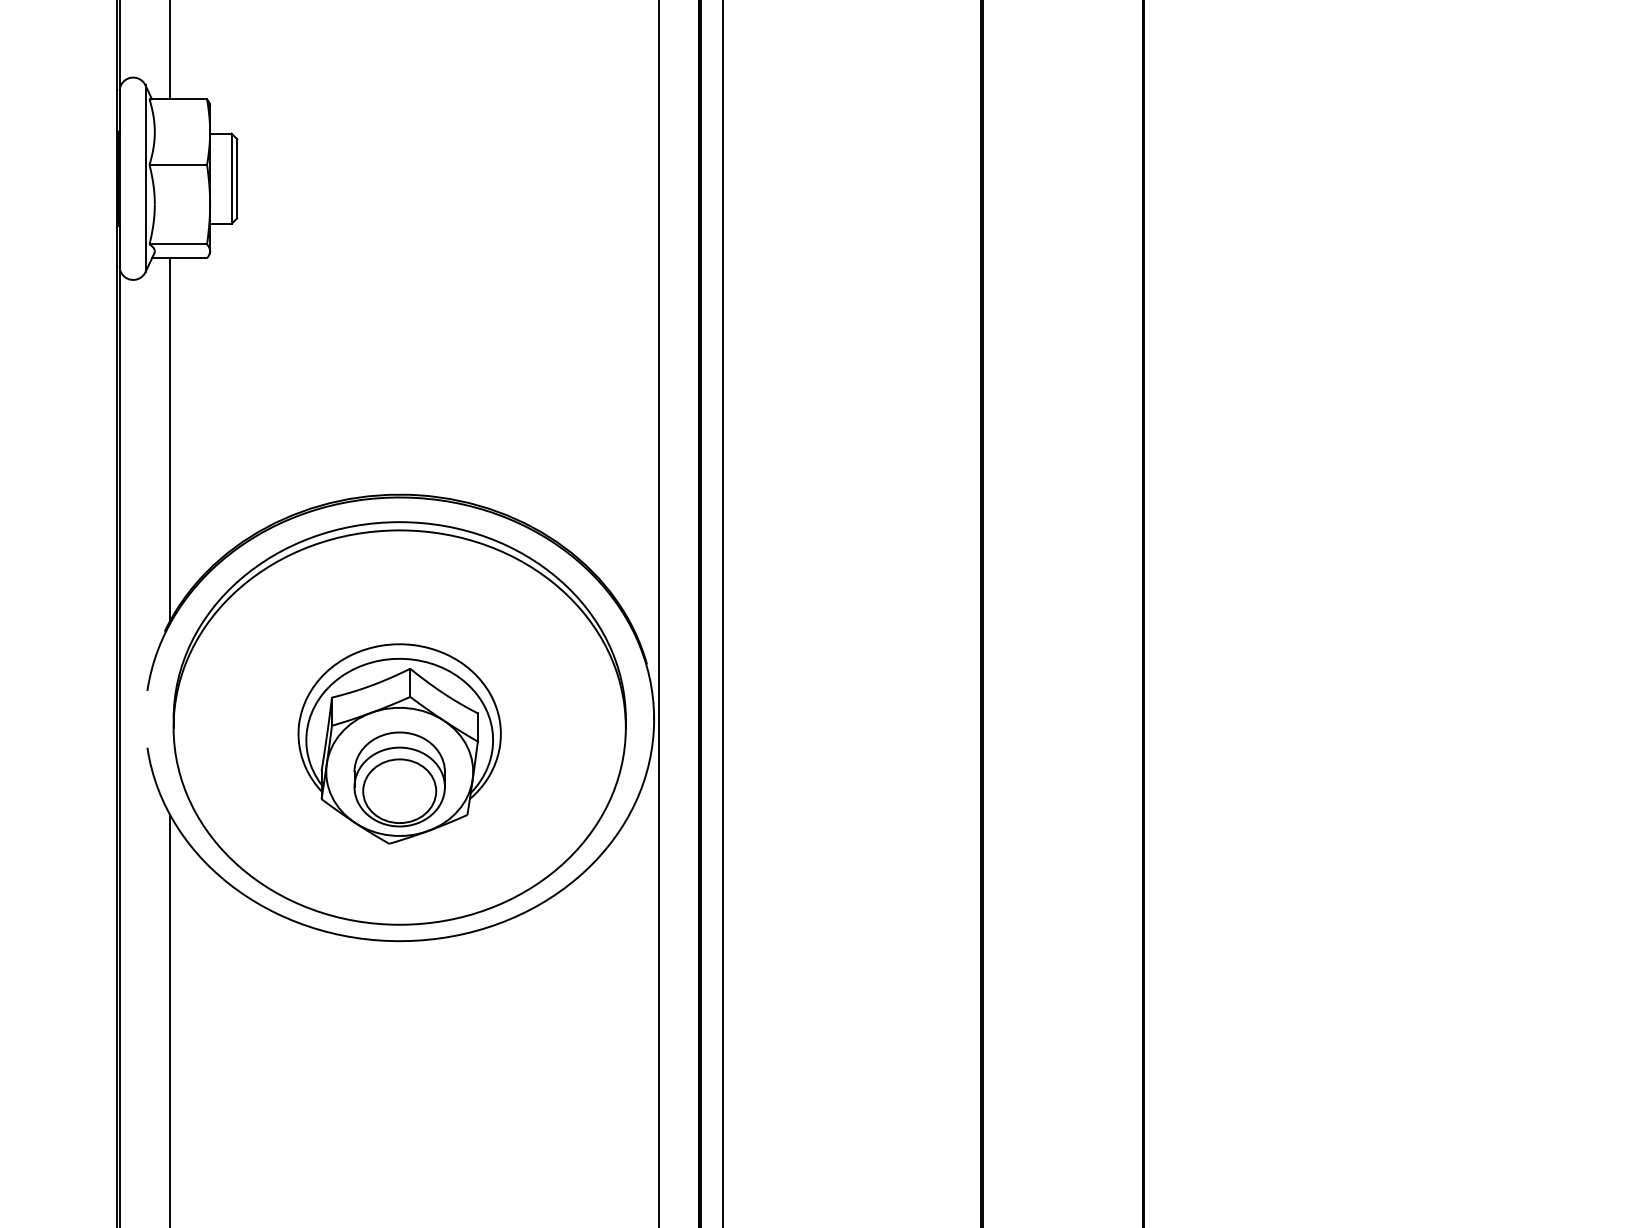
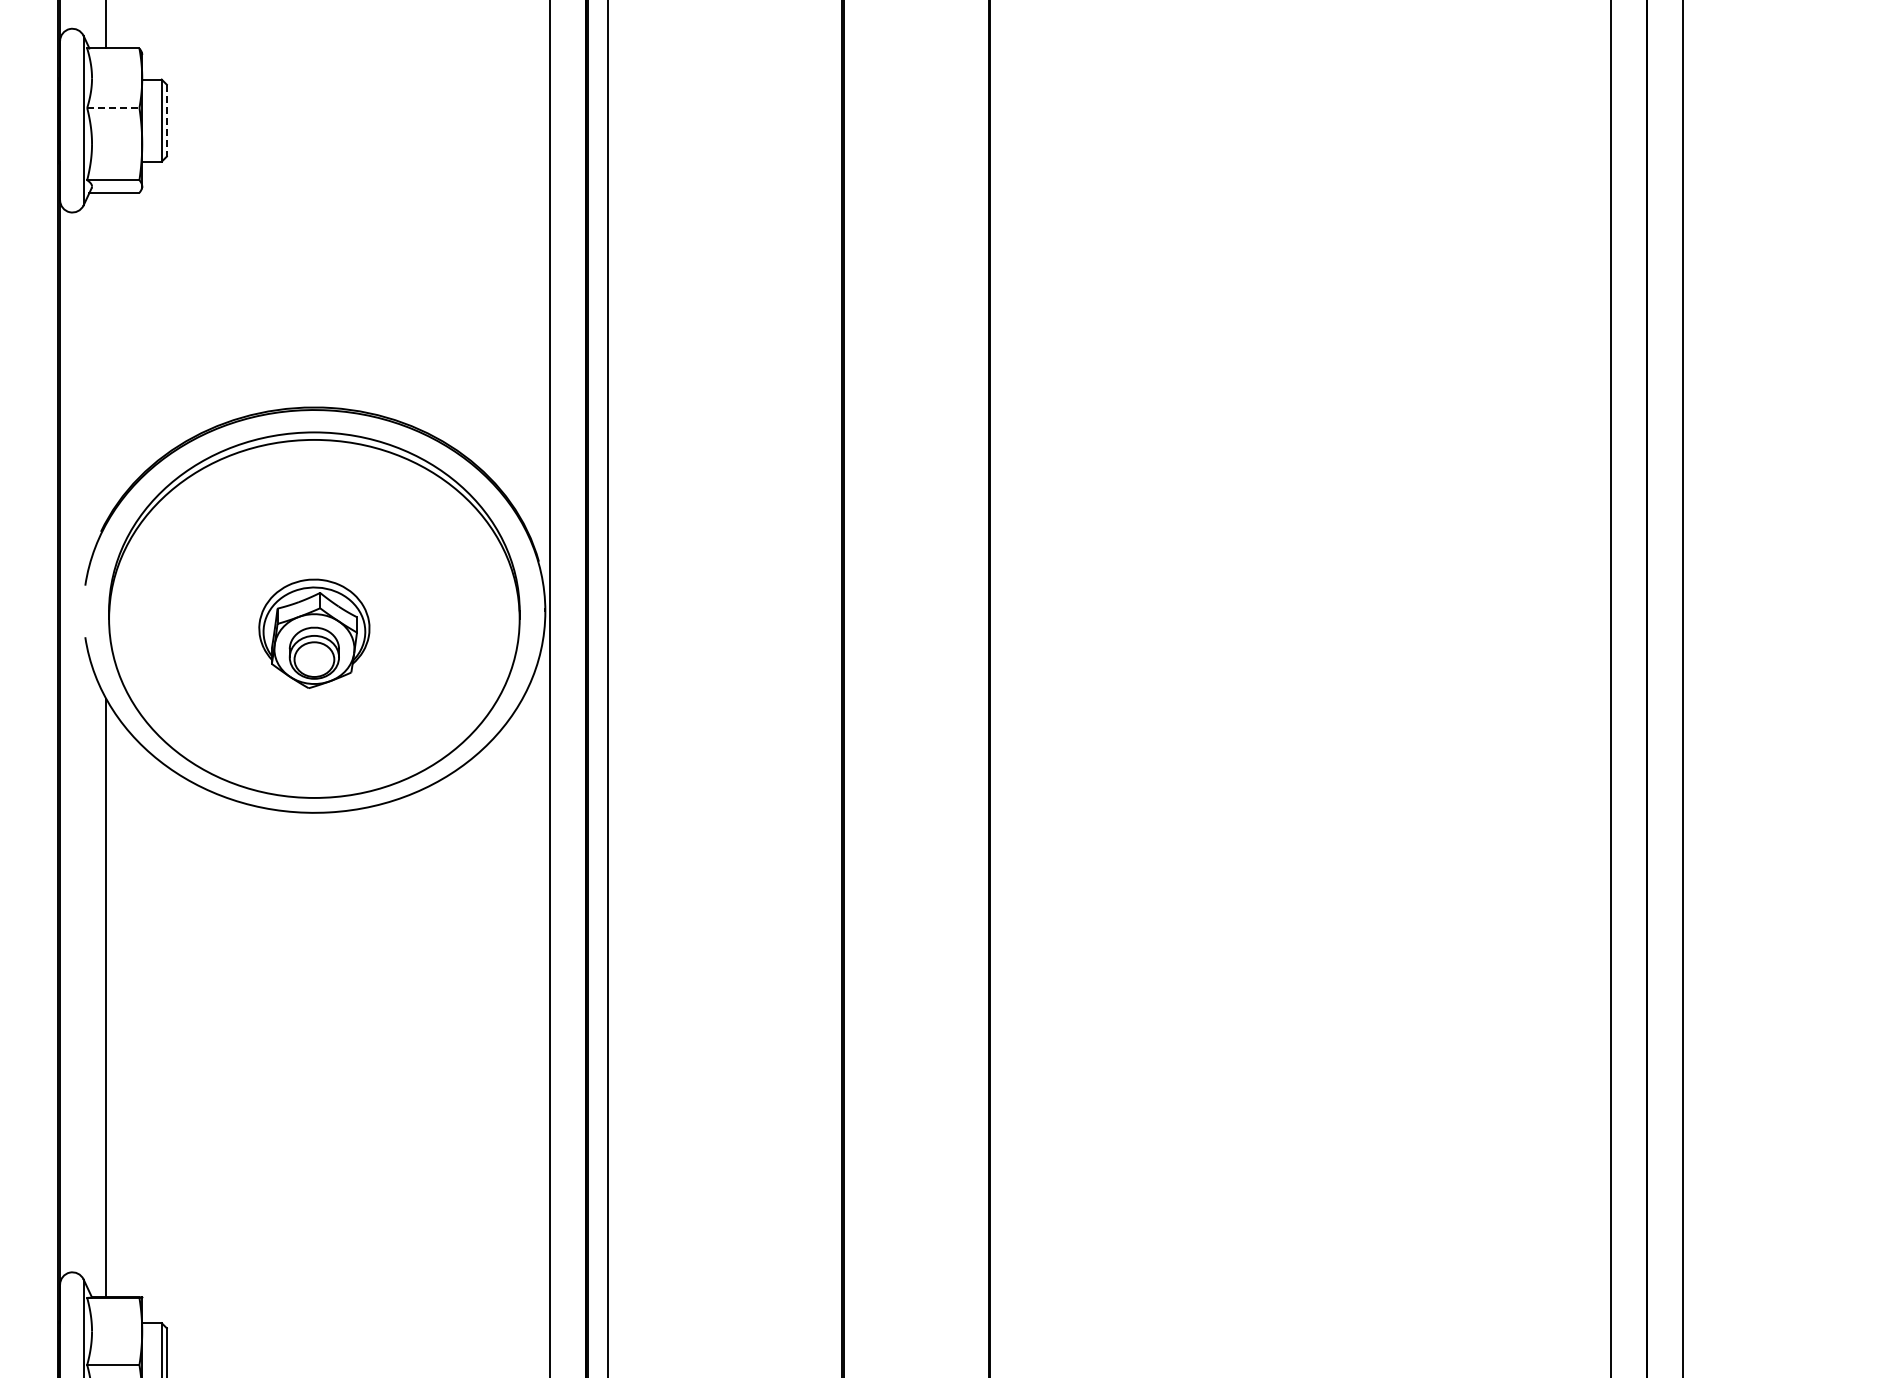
line: (178, 165) -> (113, 108), solid -> dashed
line: (236, 178) -> (166, 120), solid -> dashed
line: (170, 438) -> (106, 356), removed
part: (399, 743) -> (314, 633), size x0.6

